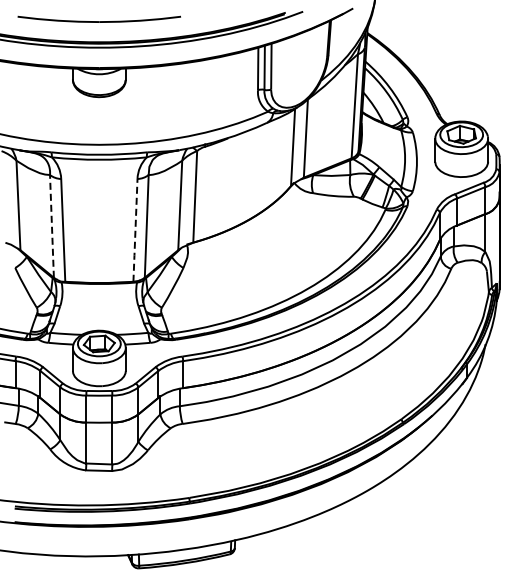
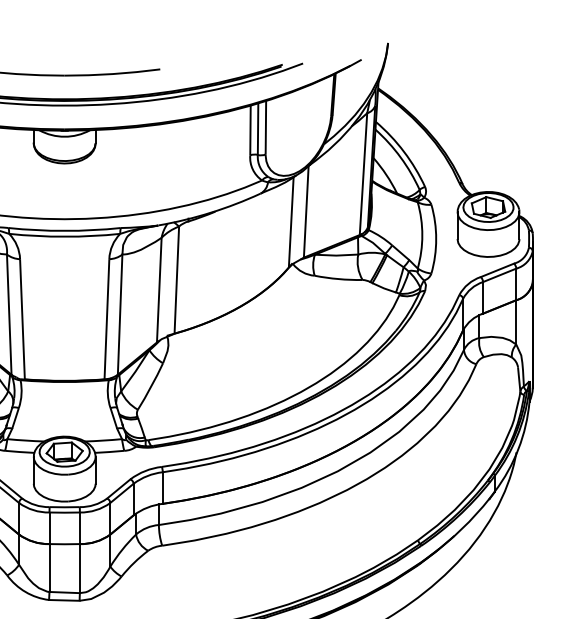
line: (51, 225) -> (8, 313), dashed -> solid
line: (135, 230) -> (106, 319), dashed -> solid

